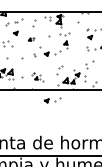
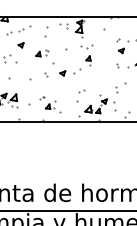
part: (31, 39) -> (42, 53), size x1.67
part: (37, 77) -> (50, 104), size x1.43
part: (52, 100) -> (70, 135), removed

